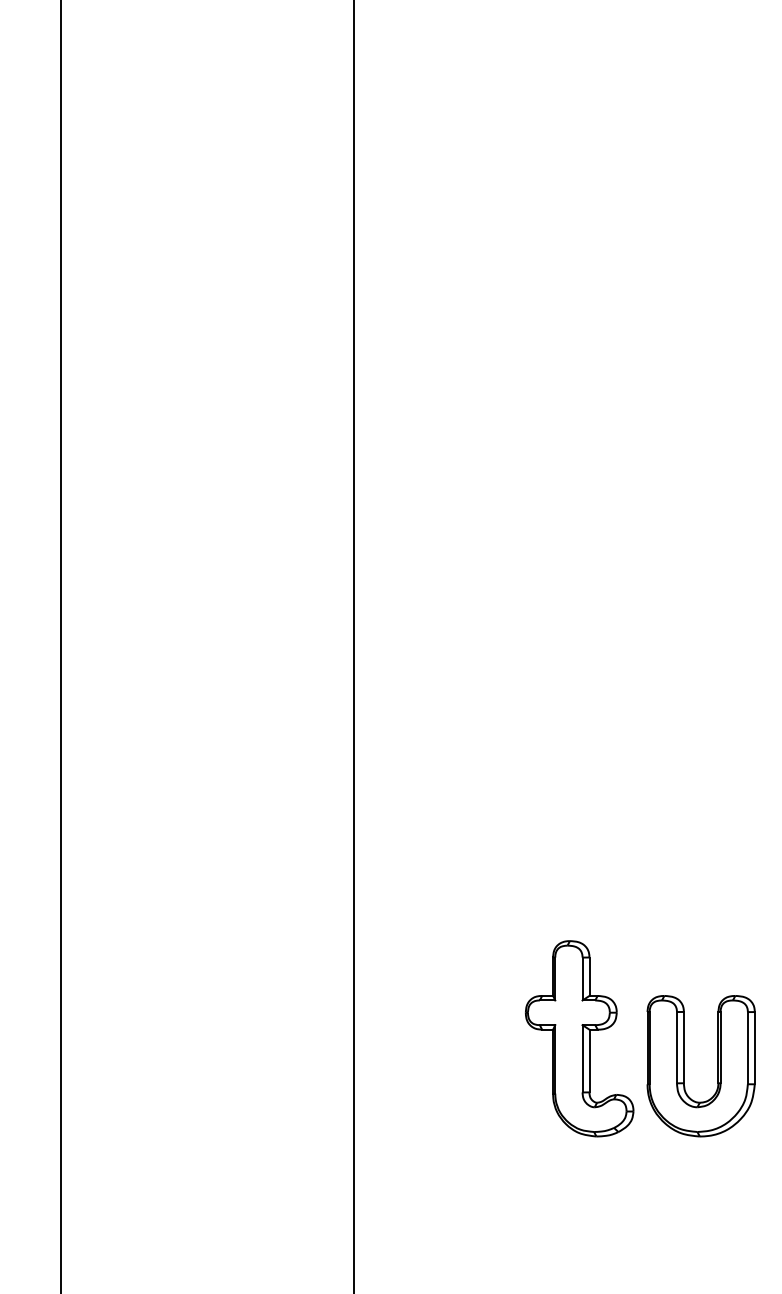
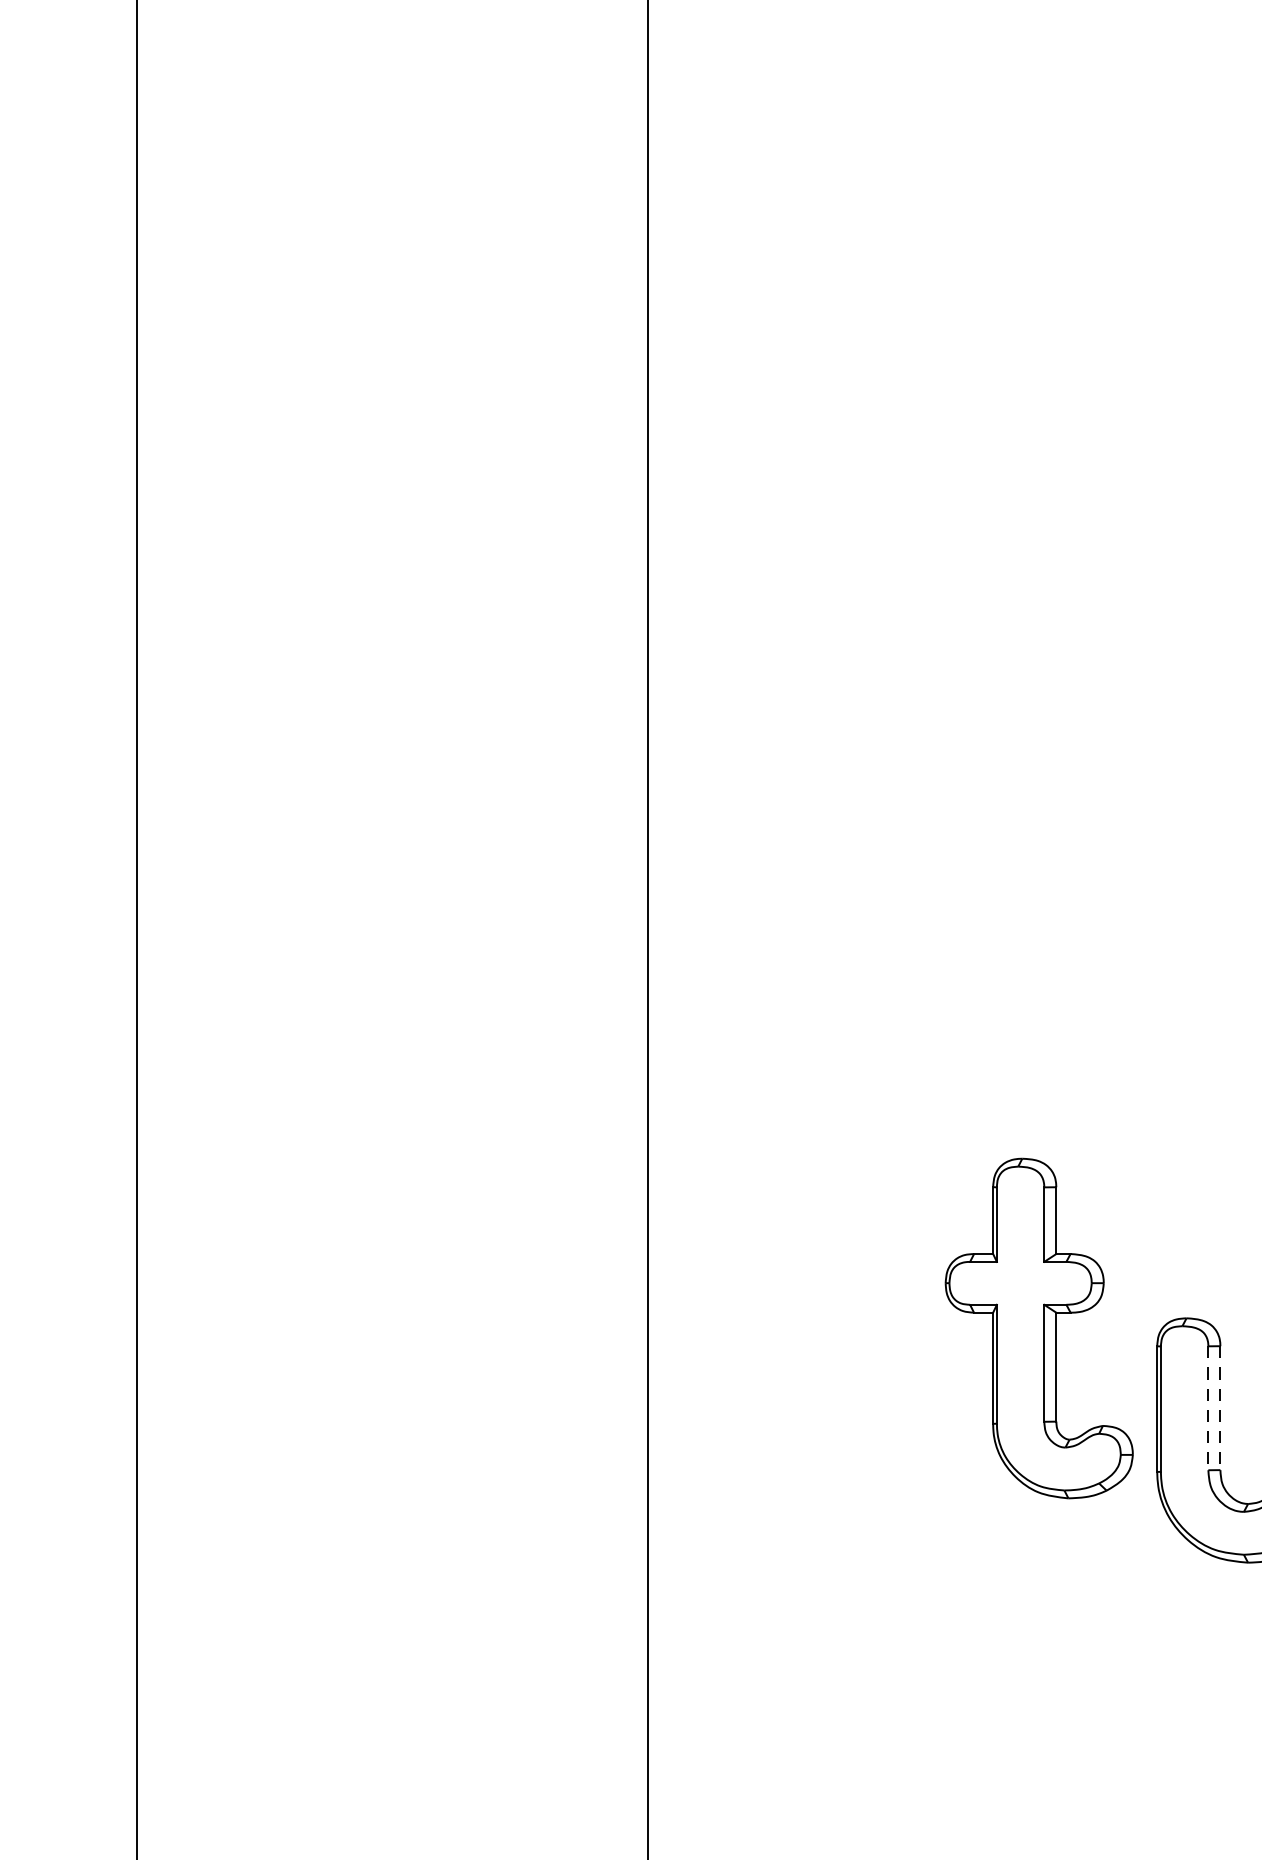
part: (579, 1038) -> (1038, 1328), moved
line: (676, 1047) -> (1207, 1407), solid -> dashed
line: (683, 1047) -> (1219, 1407), solid -> dashed

